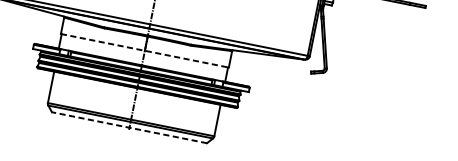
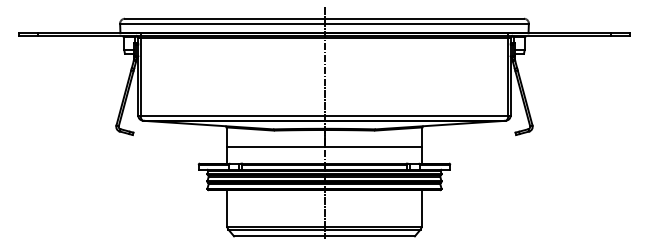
line: (144, 50) -> (324, 146), dashed -> solid
line: (129, 127) -> (324, 236), dashed -> solid

